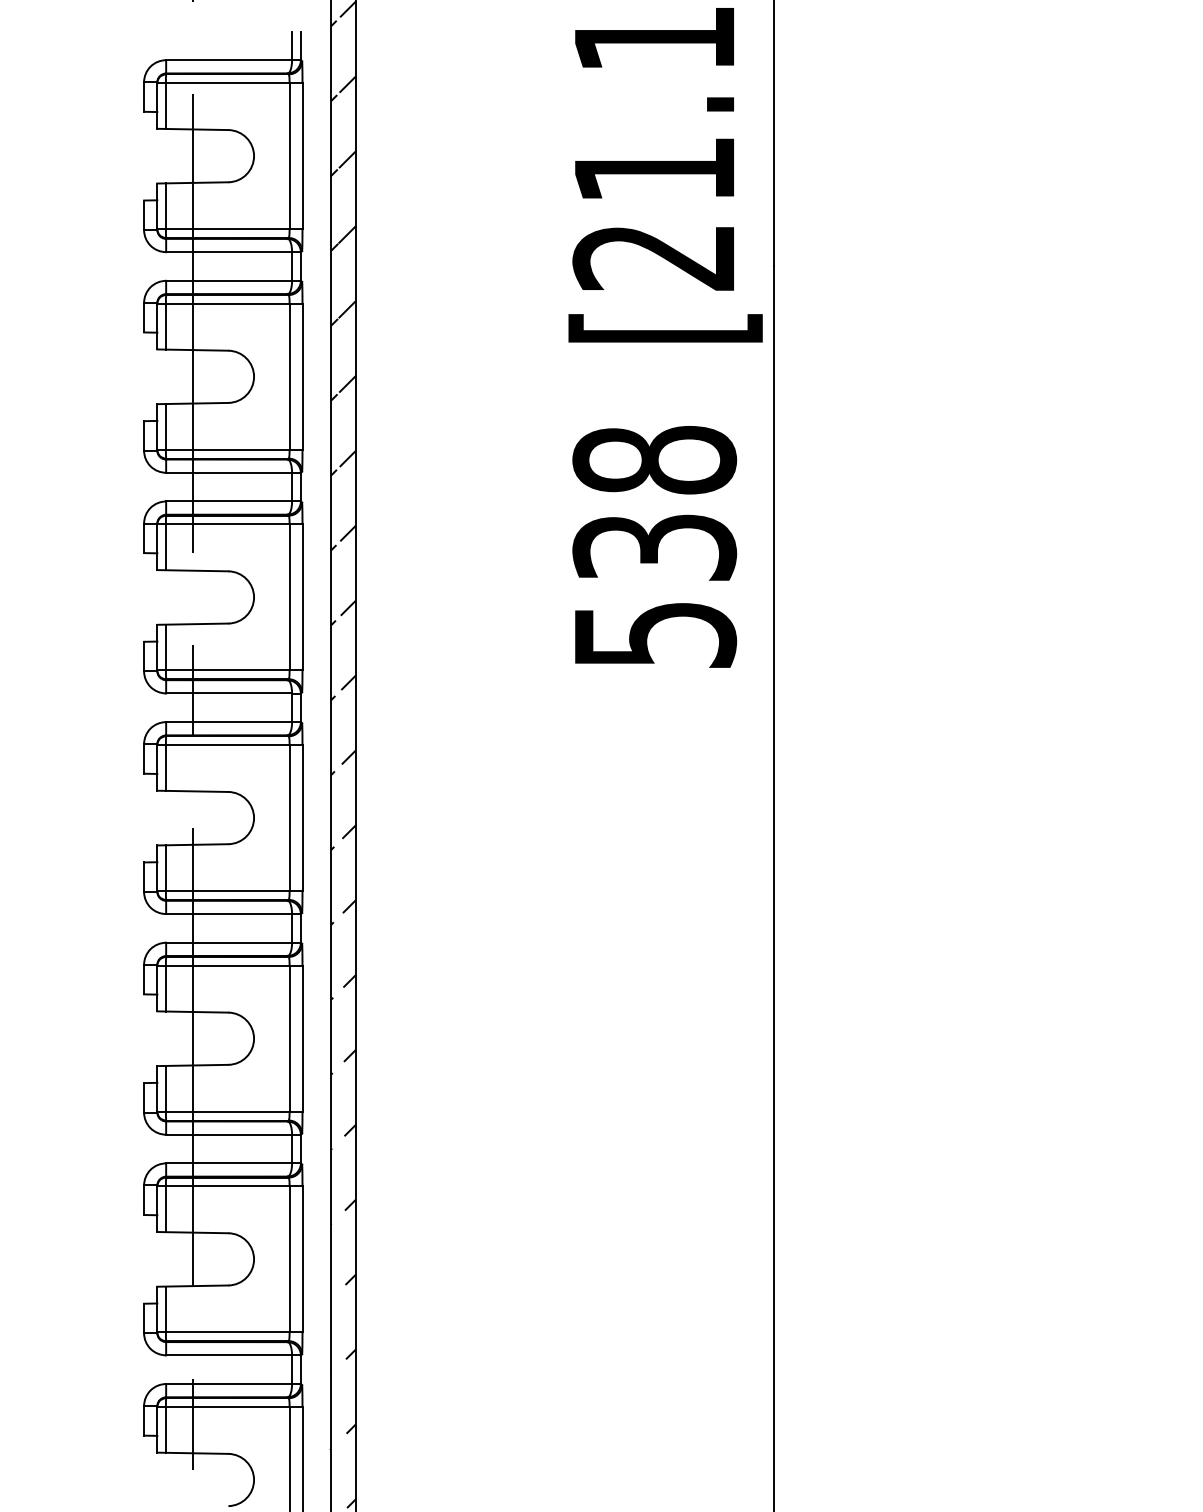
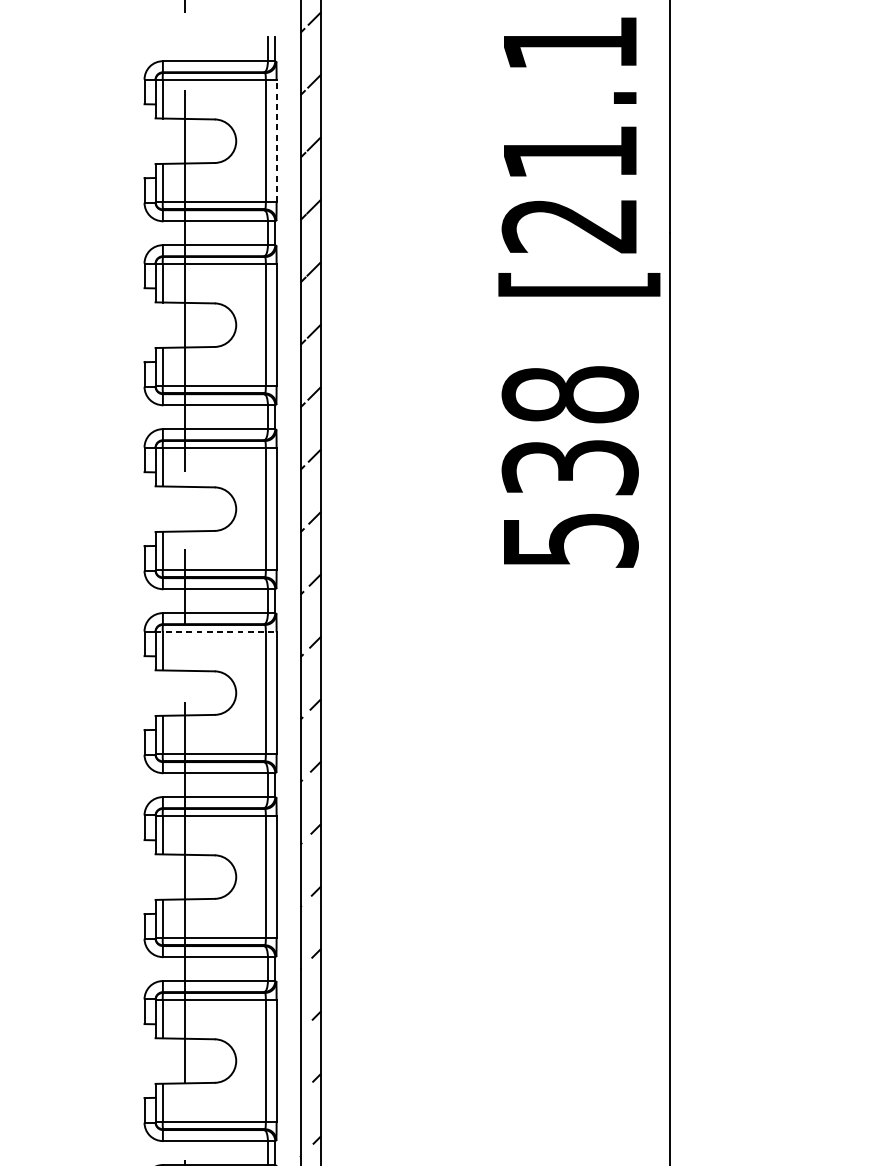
line: (302, 156) -> (276, 141), solid -> dashed
line: (229, 745) -> (215, 632), solid -> dashed

